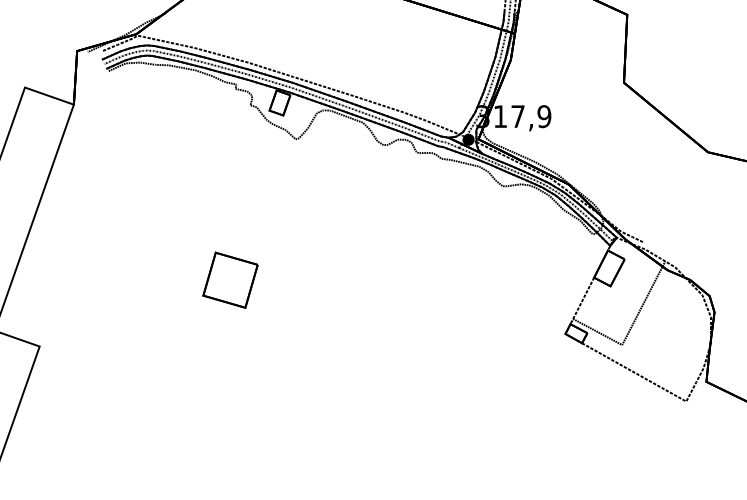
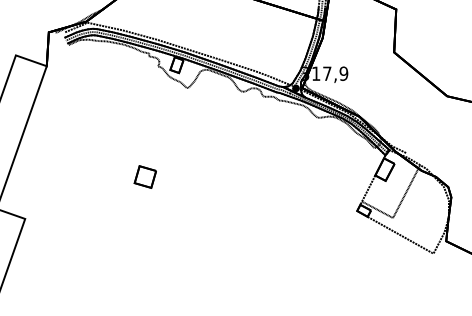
part: (228, 279) -> (144, 176), size x0.62

